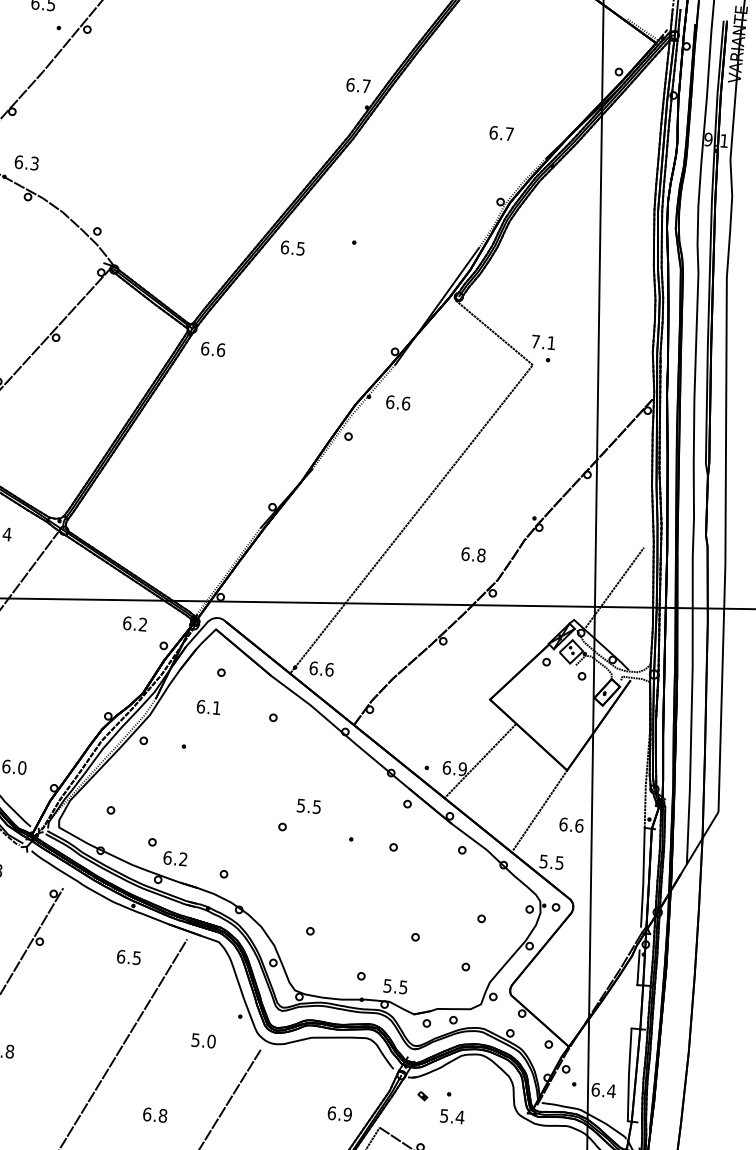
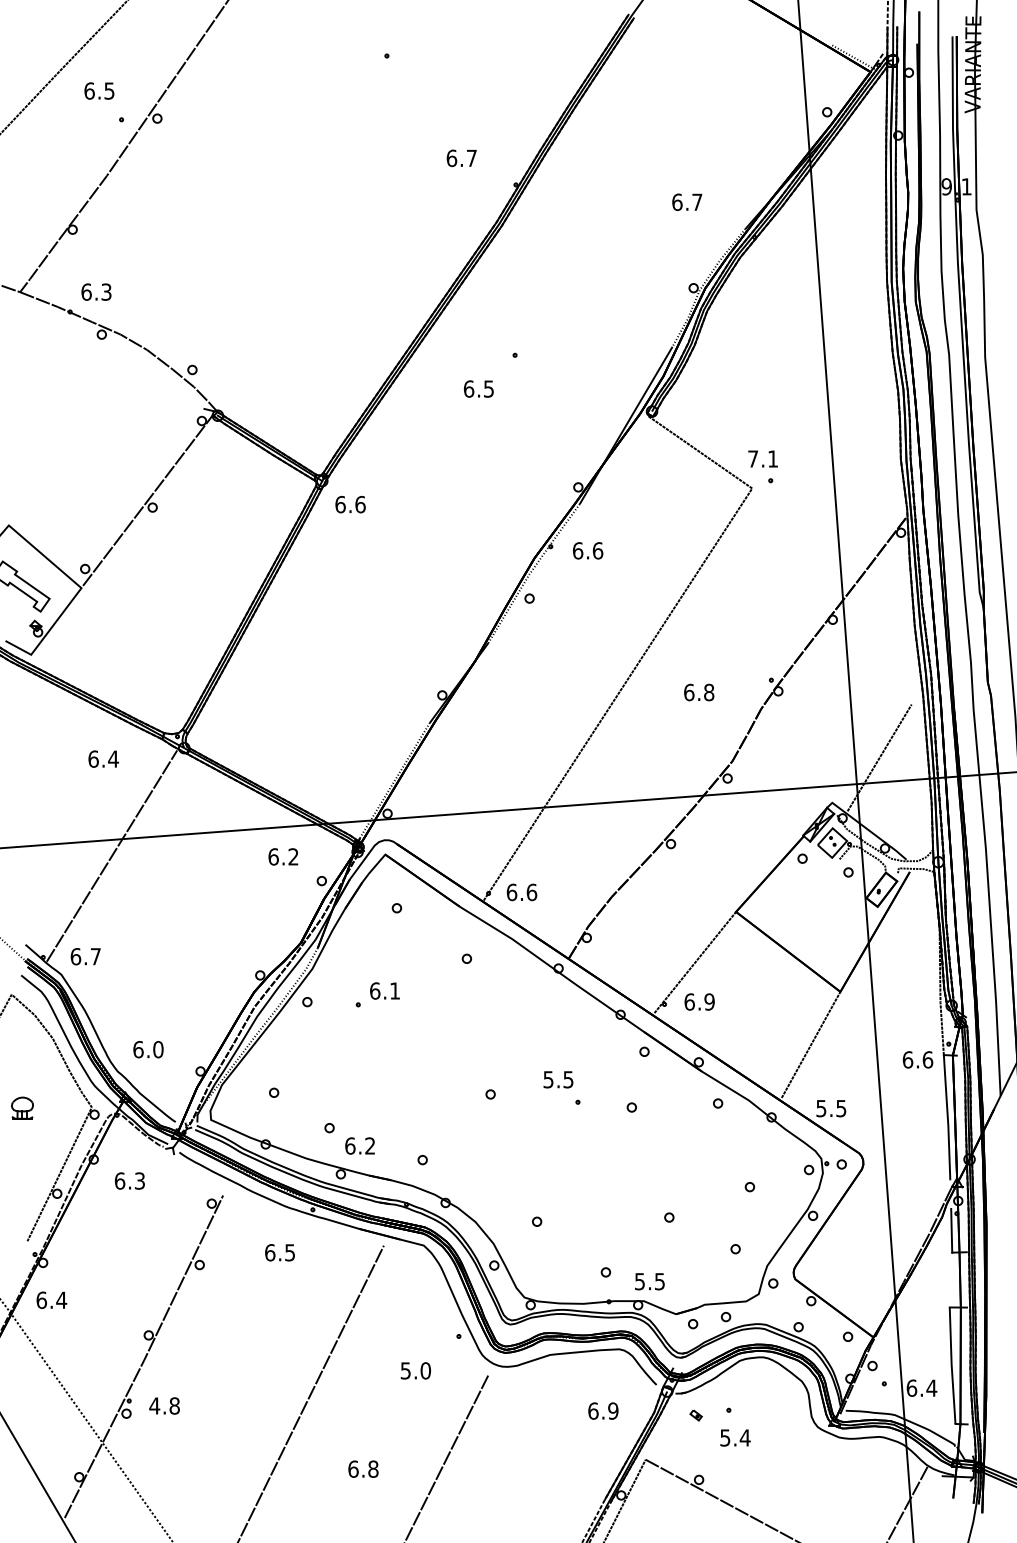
text: (358, 85) -> (461, 158), moved
text: (292, 247) -> (478, 388), moved
text: (473, 554) -> (699, 692), moved
text: (208, 706) -> (384, 990), moved
line: (480, 761) -> (695, 962), moved
text: (309, 806) -> (558, 1079), moved
text: (571, 824) -> (917, 1059), moved
text: (128, 957) -> (279, 1252), moved
text: (340, 1113) -> (603, 1410), moved

